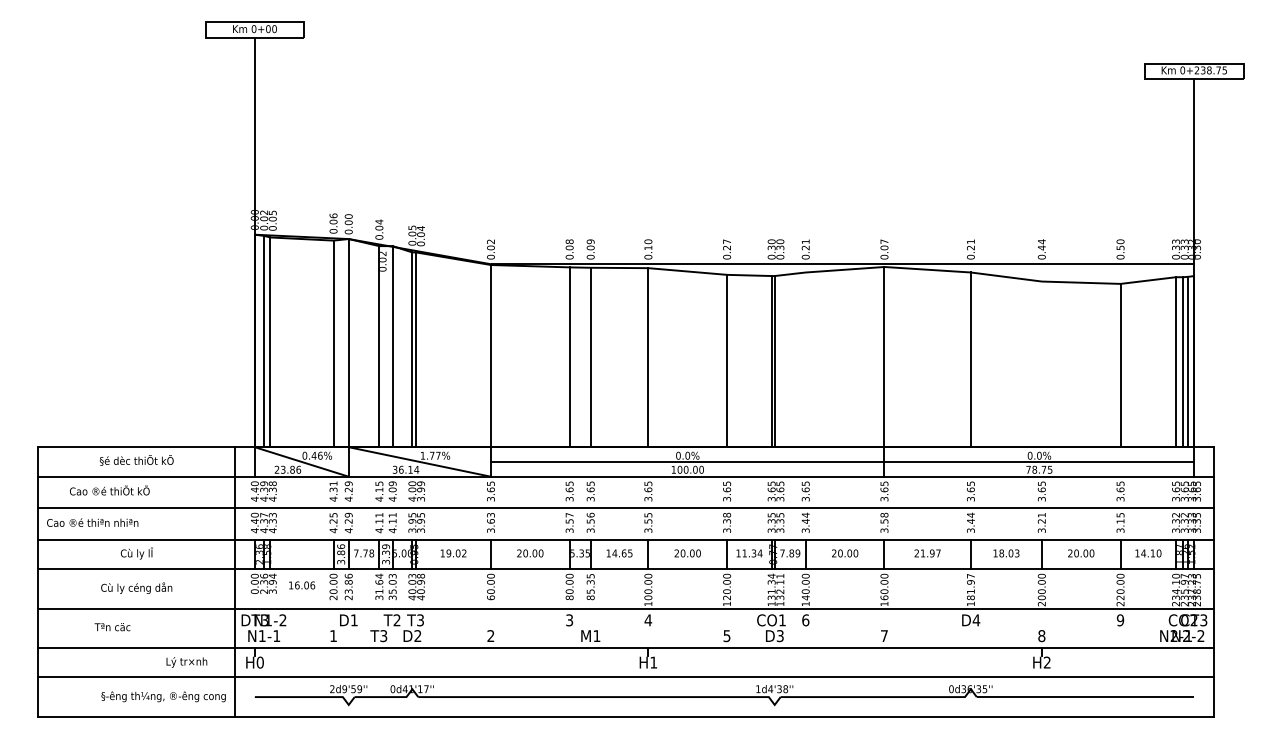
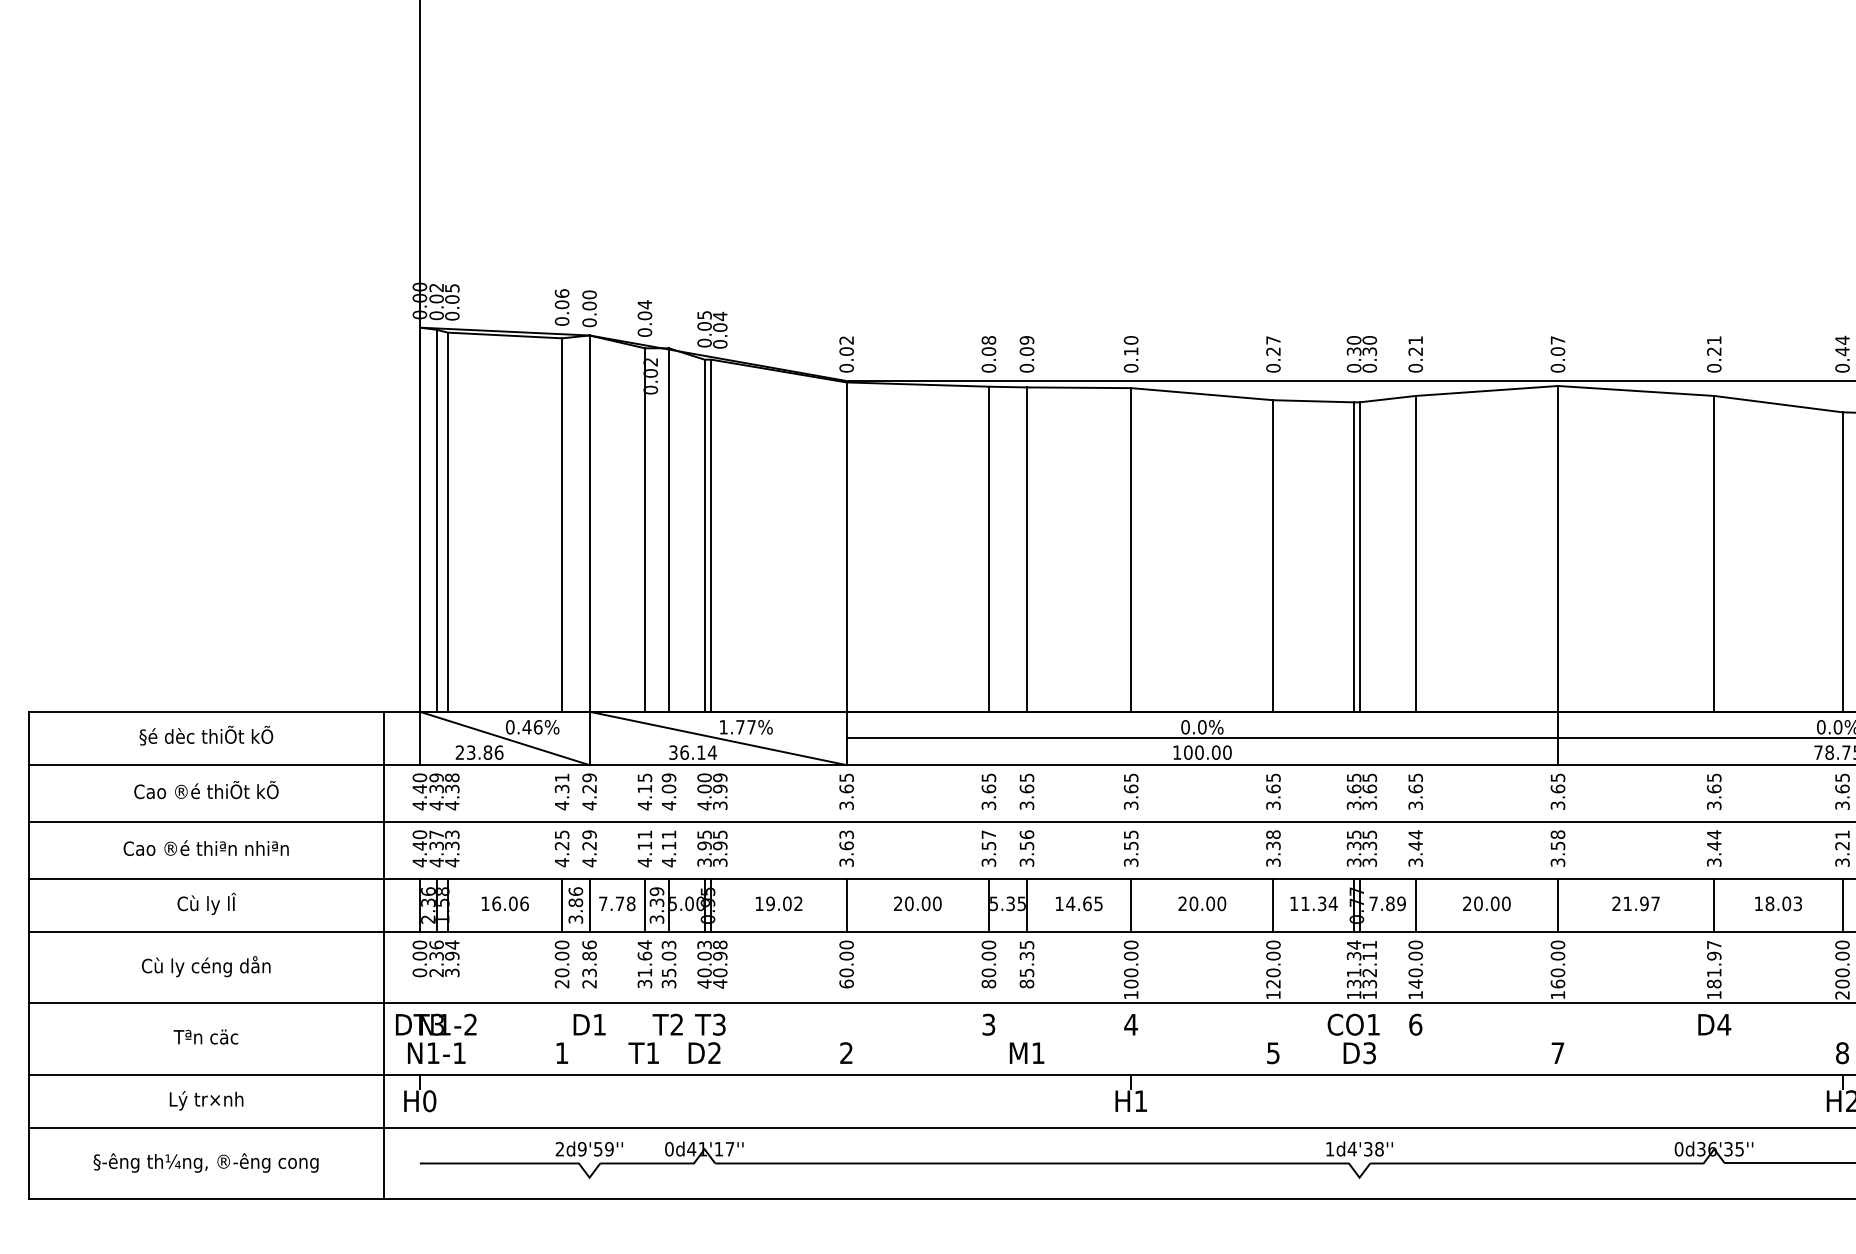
line: (805, 359) -> (1415, 553), added
line: (1041, 364) -> (1841, 562), added
text: (109, 490) -> (205, 790), moved
text: (92, 522) -> (205, 847), moved
text: (302, 585) -> (505, 903), moved
text: (112, 627) -> (205, 1037), moved
text: (383, 636) -> (652, 1053), T3 -> T1
text: (186, 662) -> (205, 1100), moved
text: (163, 696) -> (205, 1162), moved

